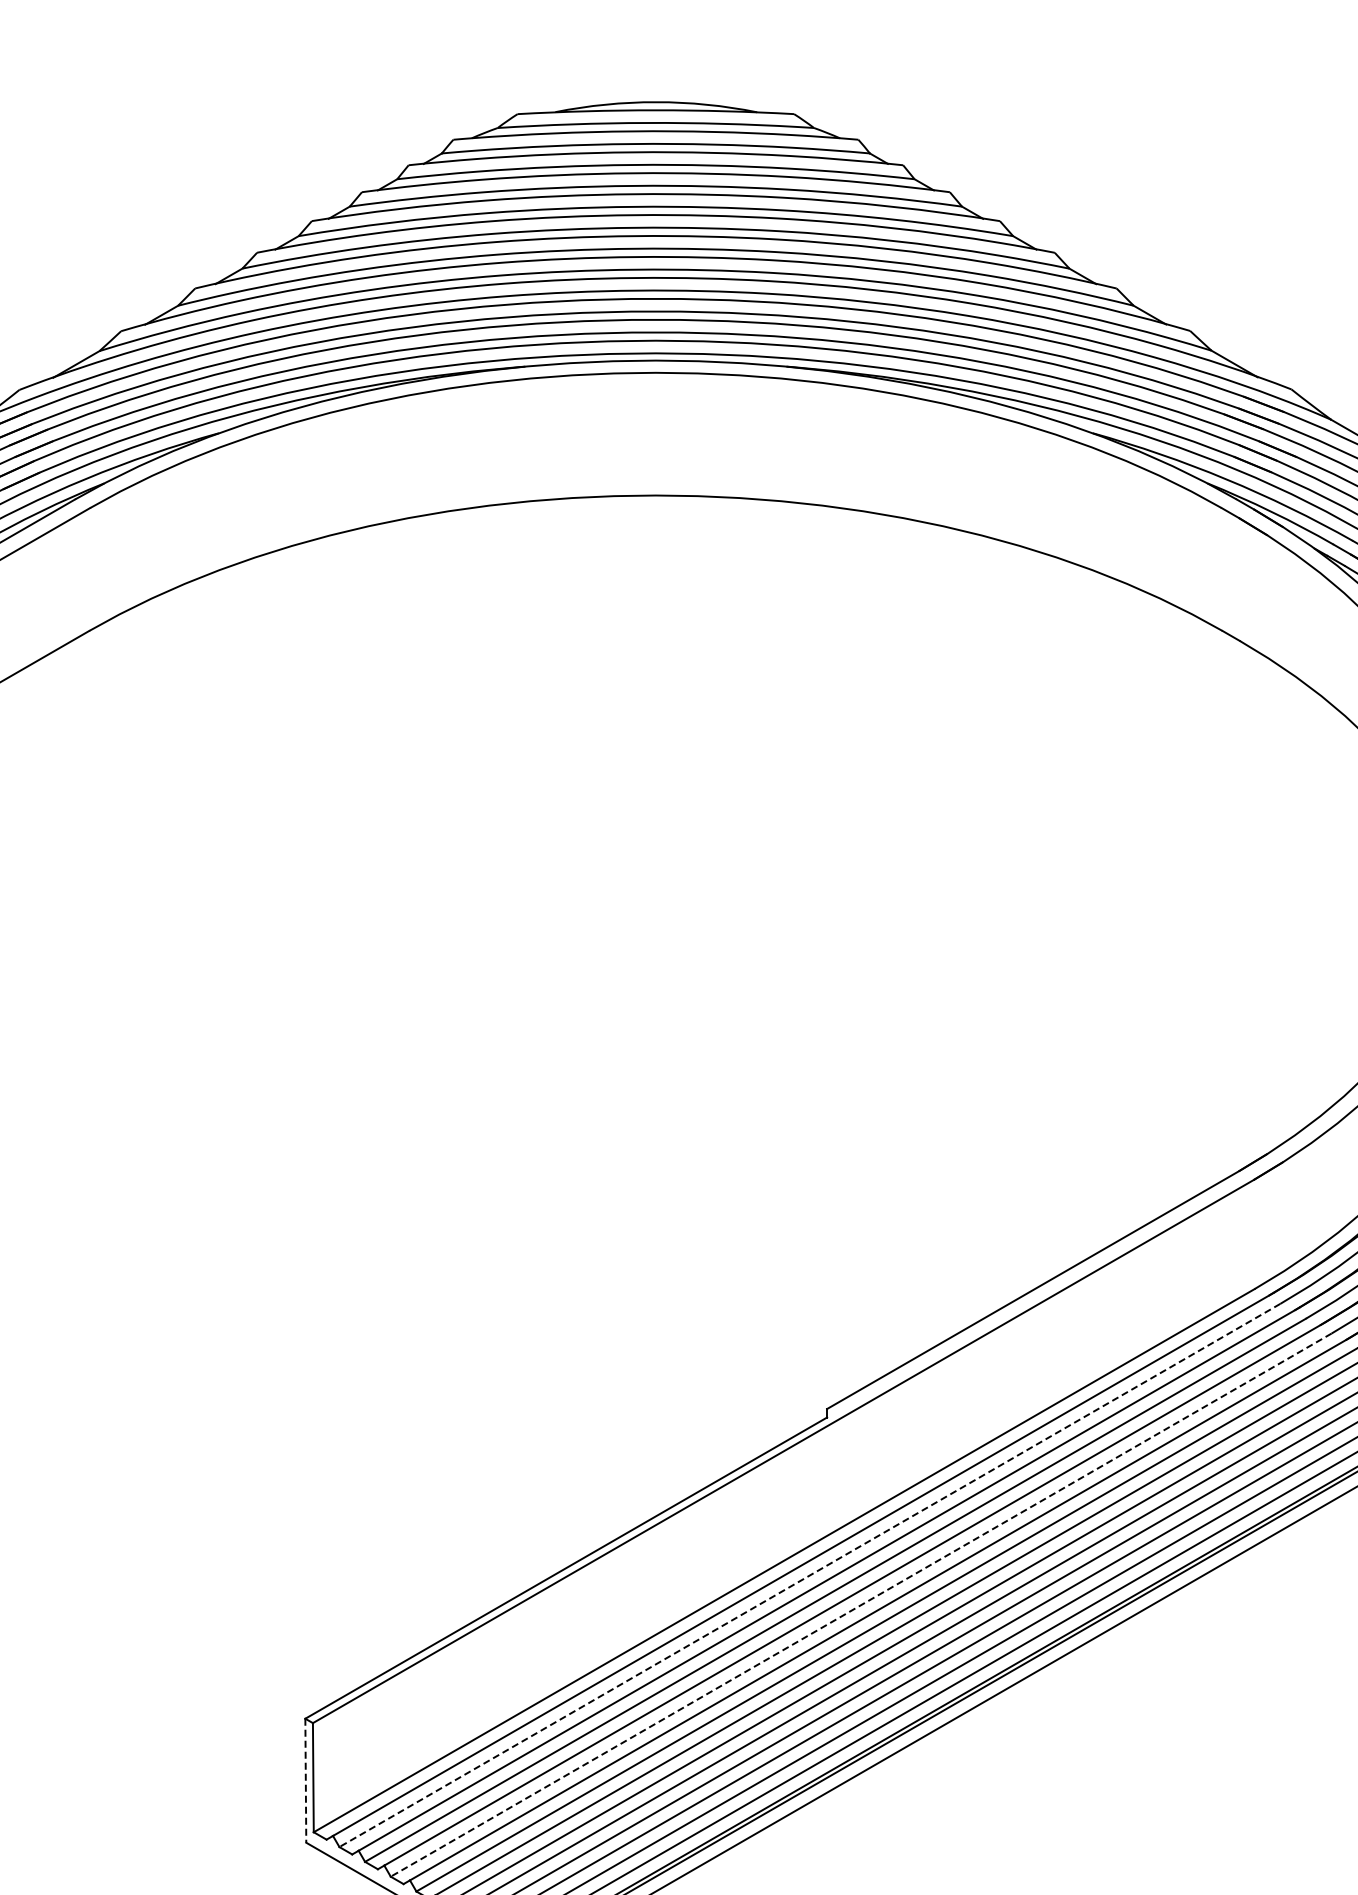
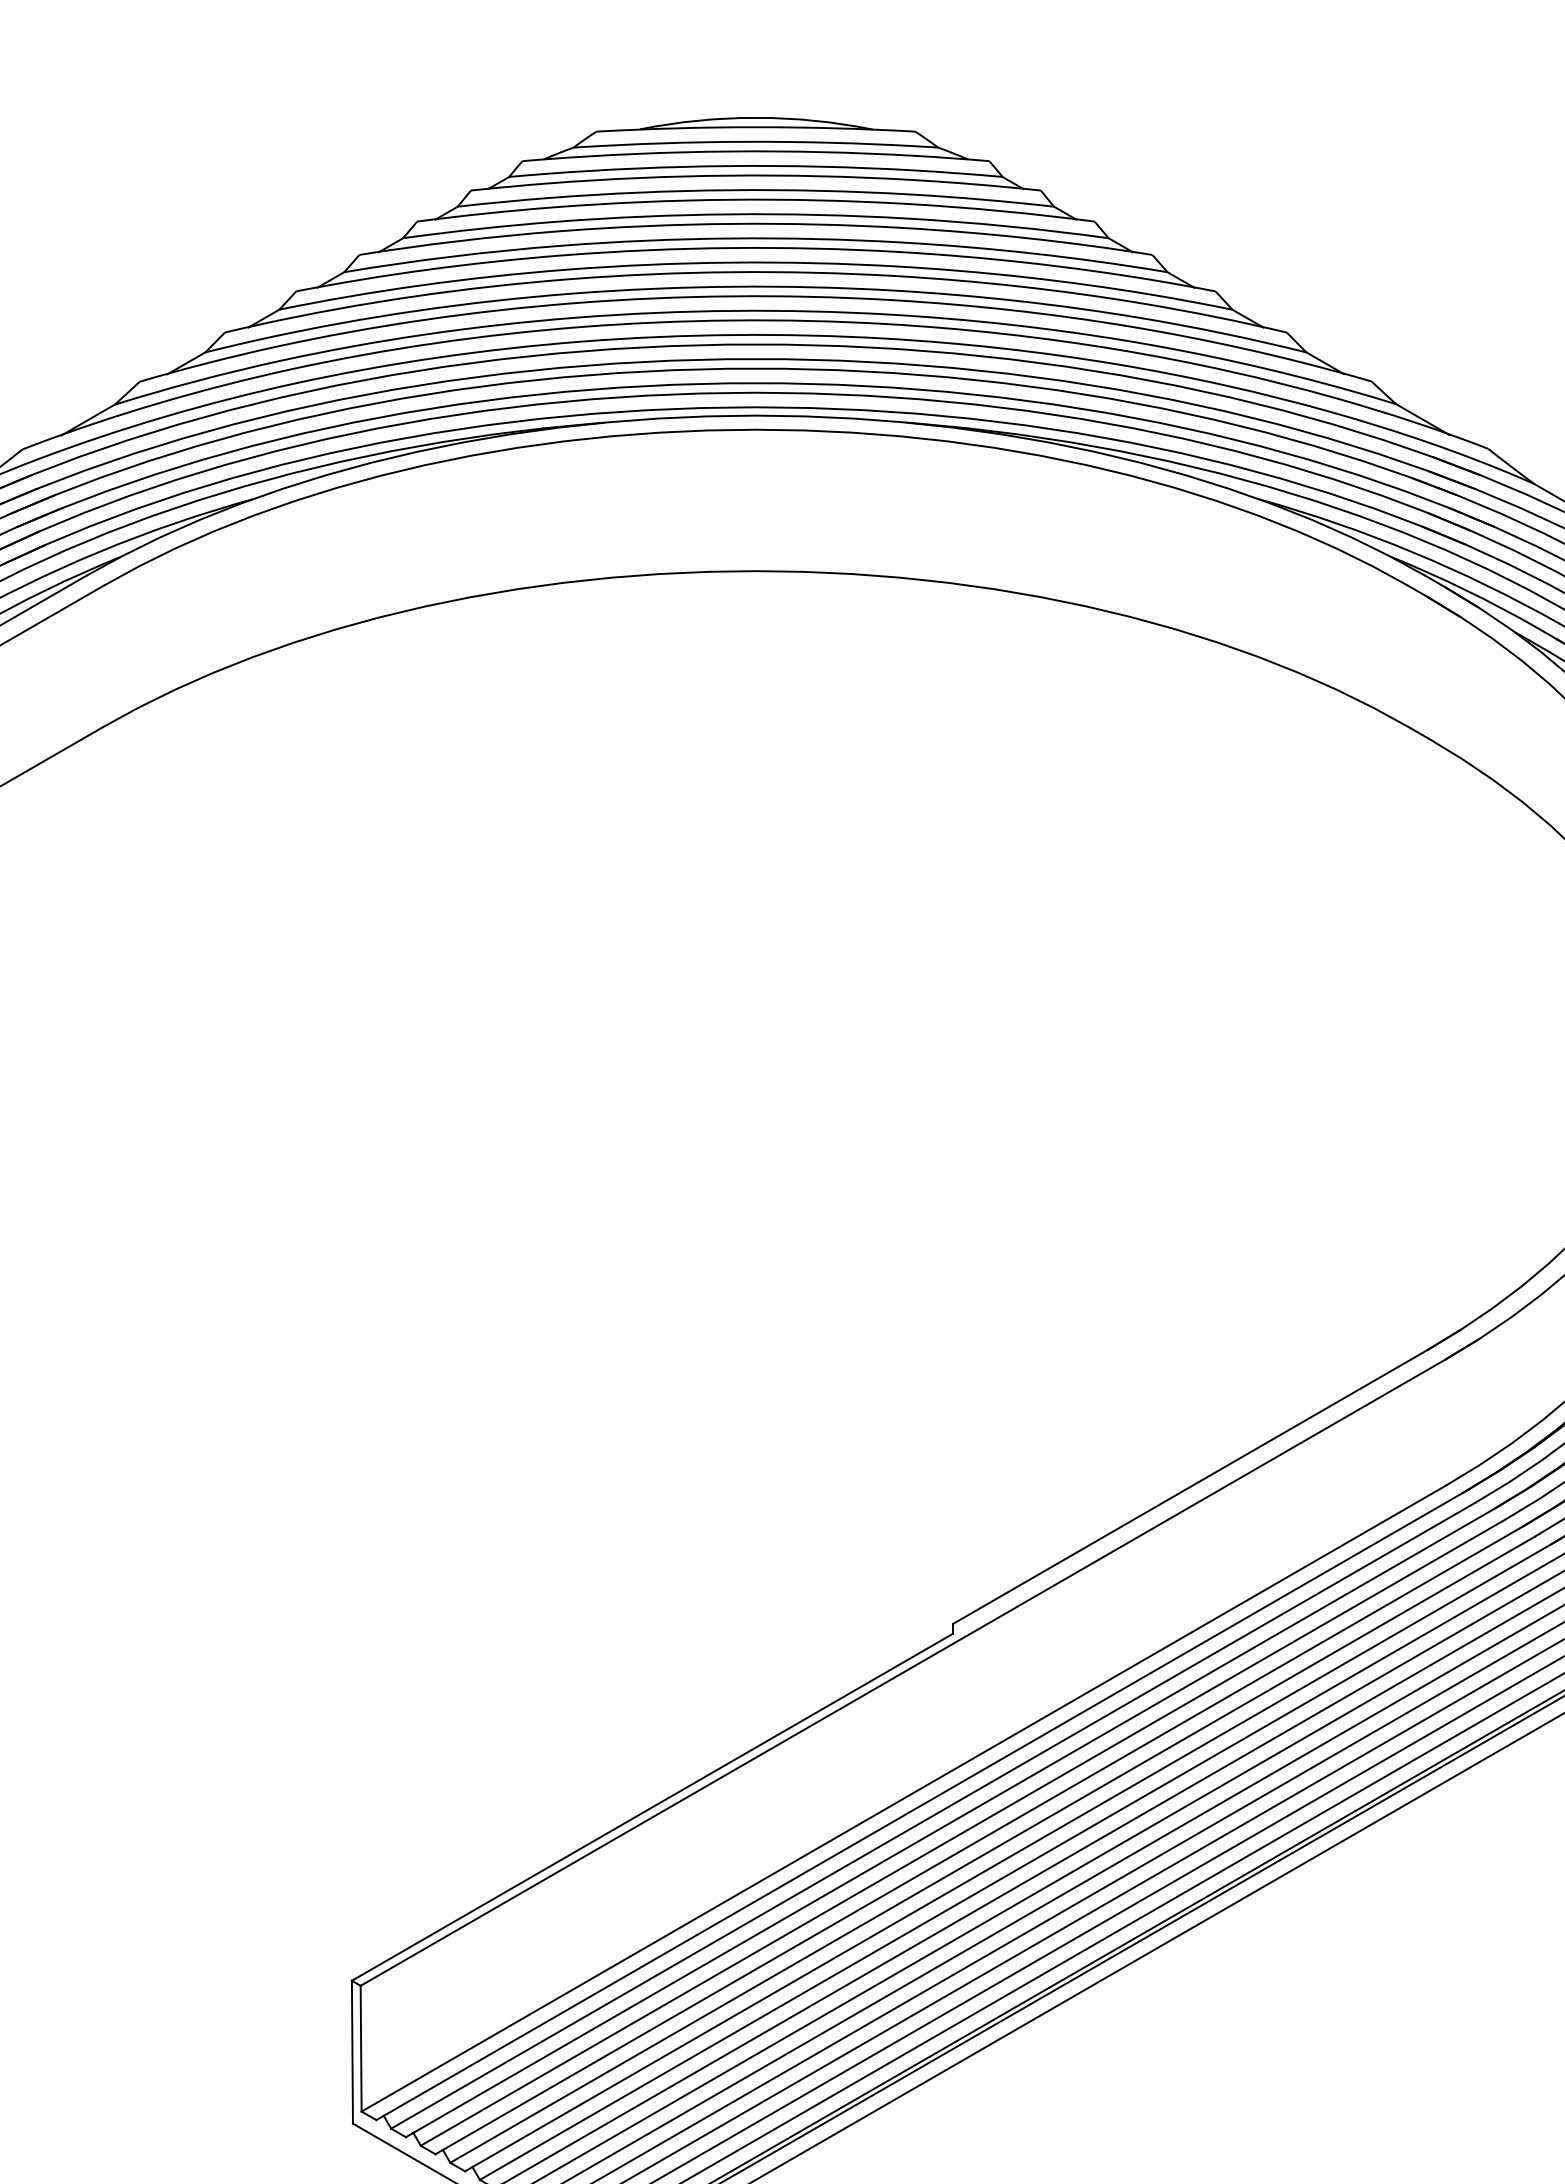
line: (809, 1575) -> (932, 1815), dashed -> solid
line: (860, 1605) -> (991, 1850), dashed -> solid
line: (305, 1781) -> (352, 2053), dashed -> solid

